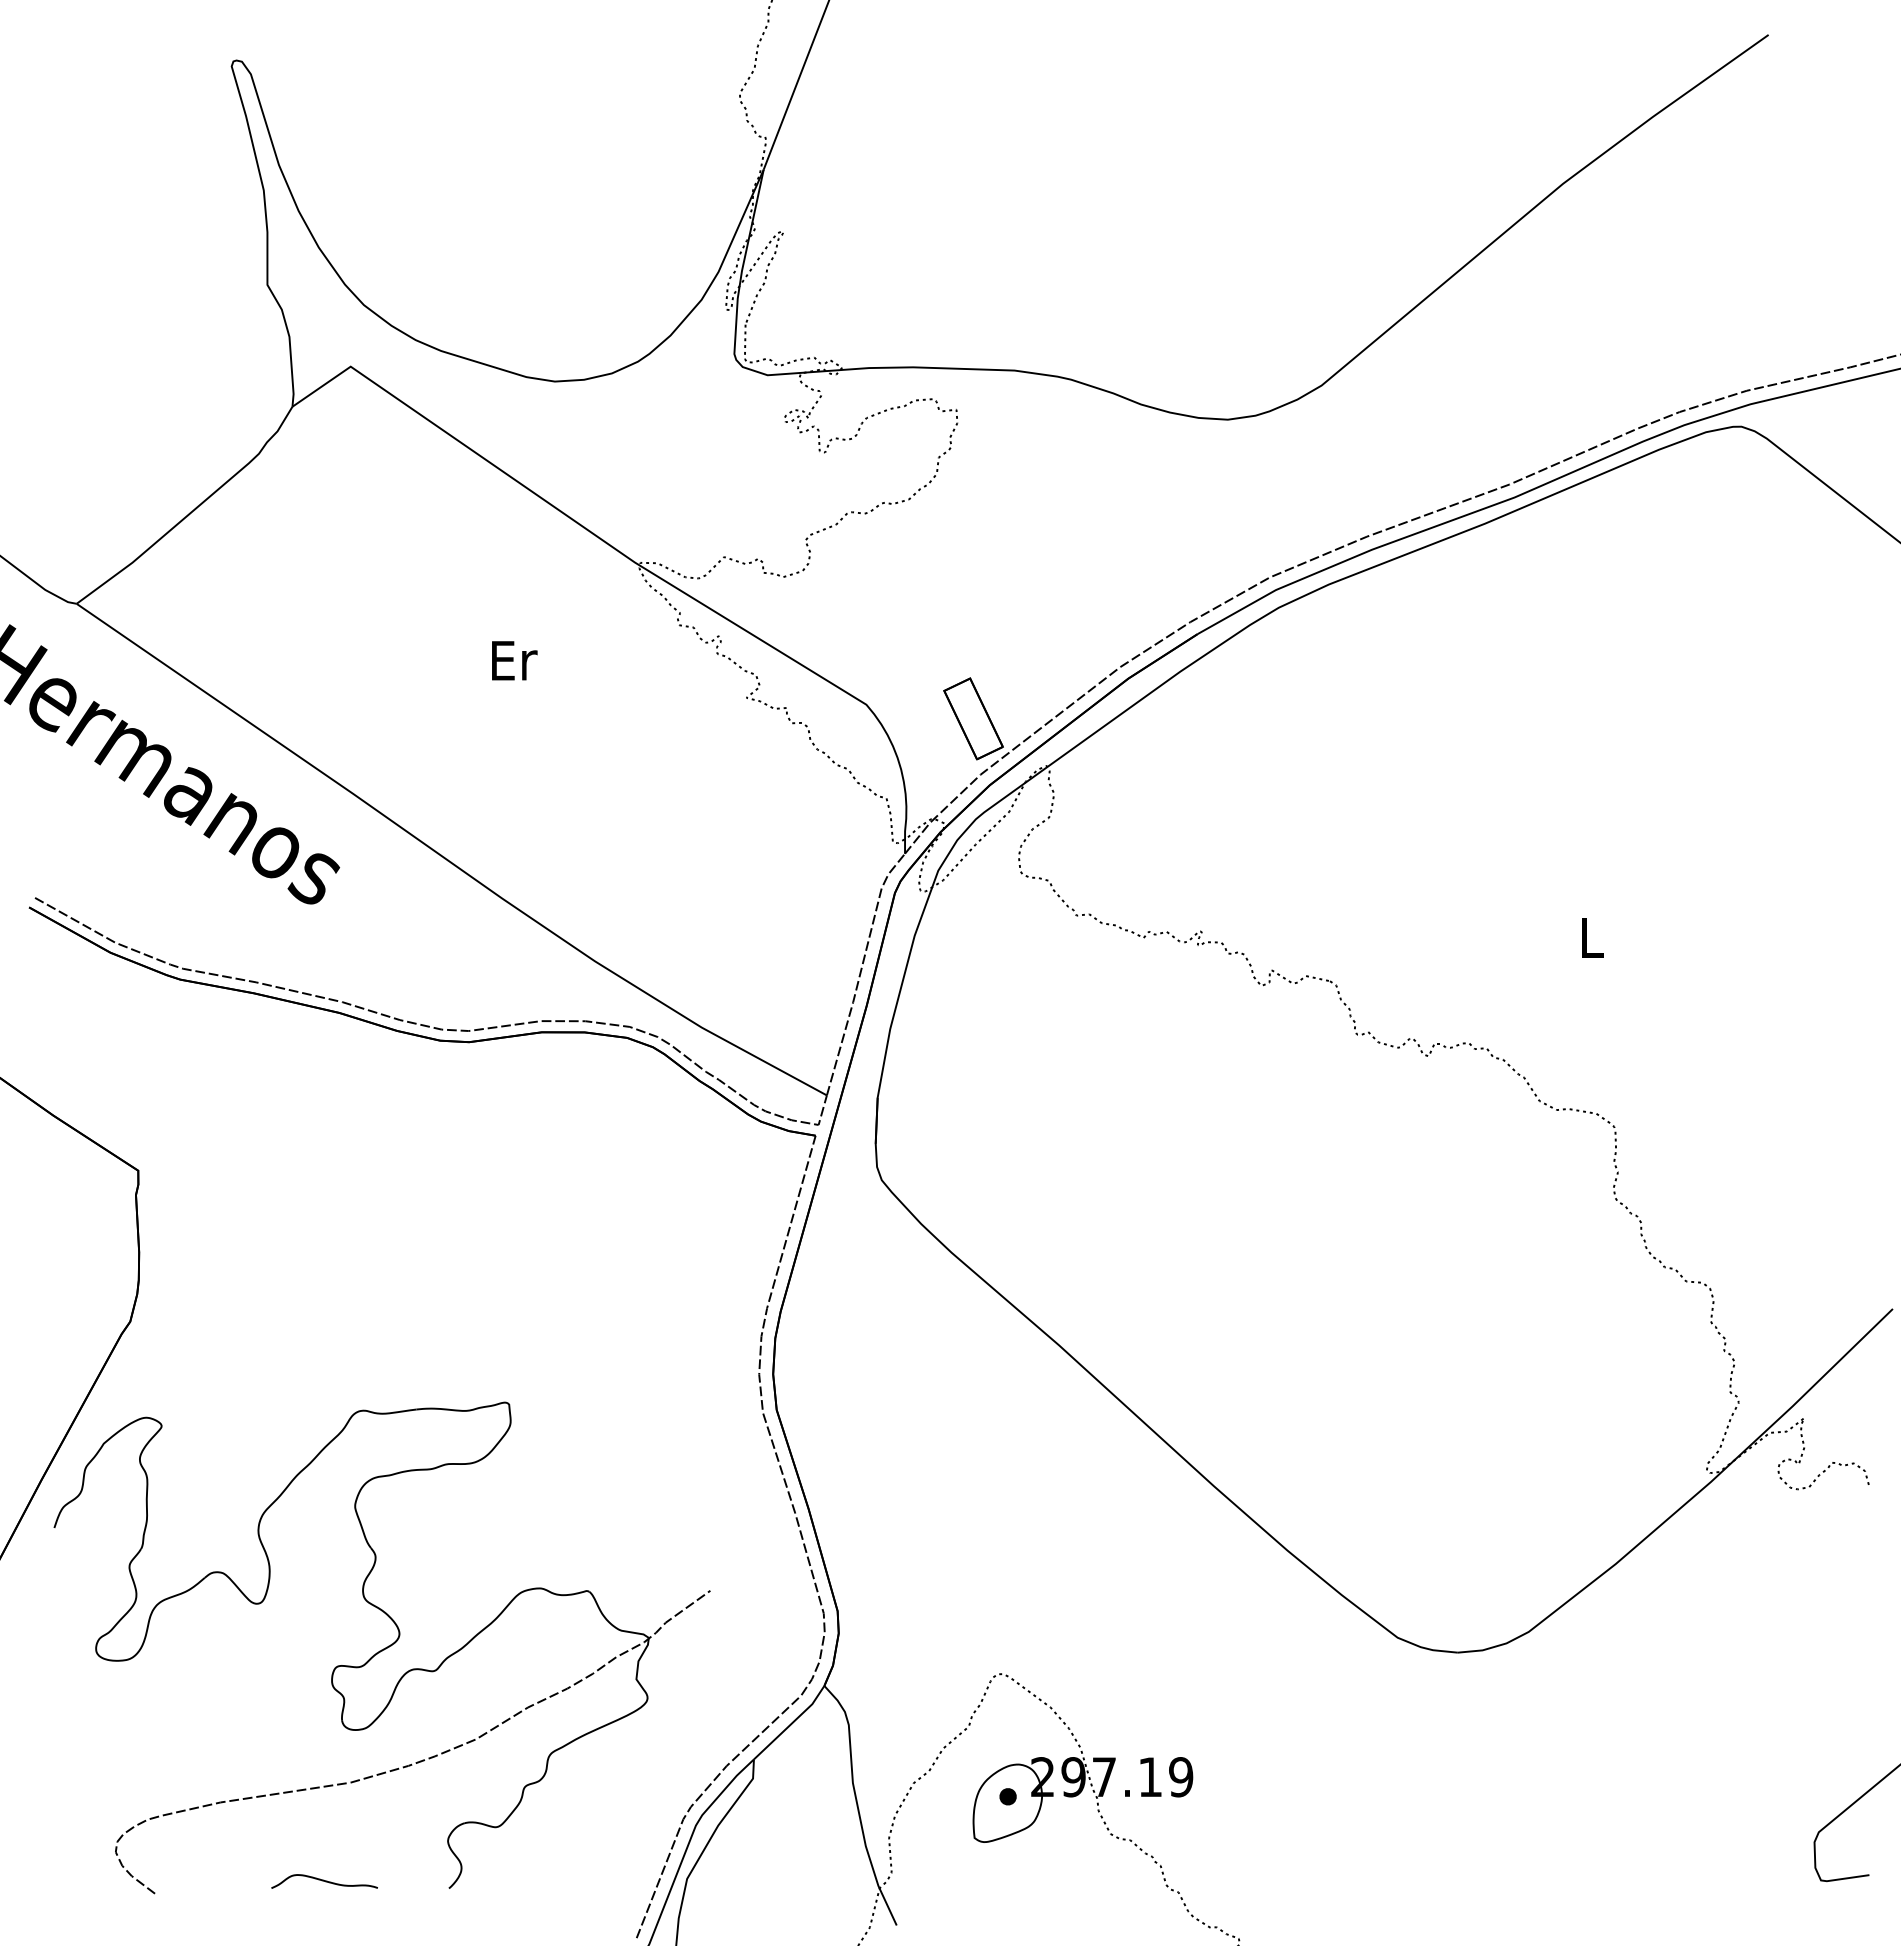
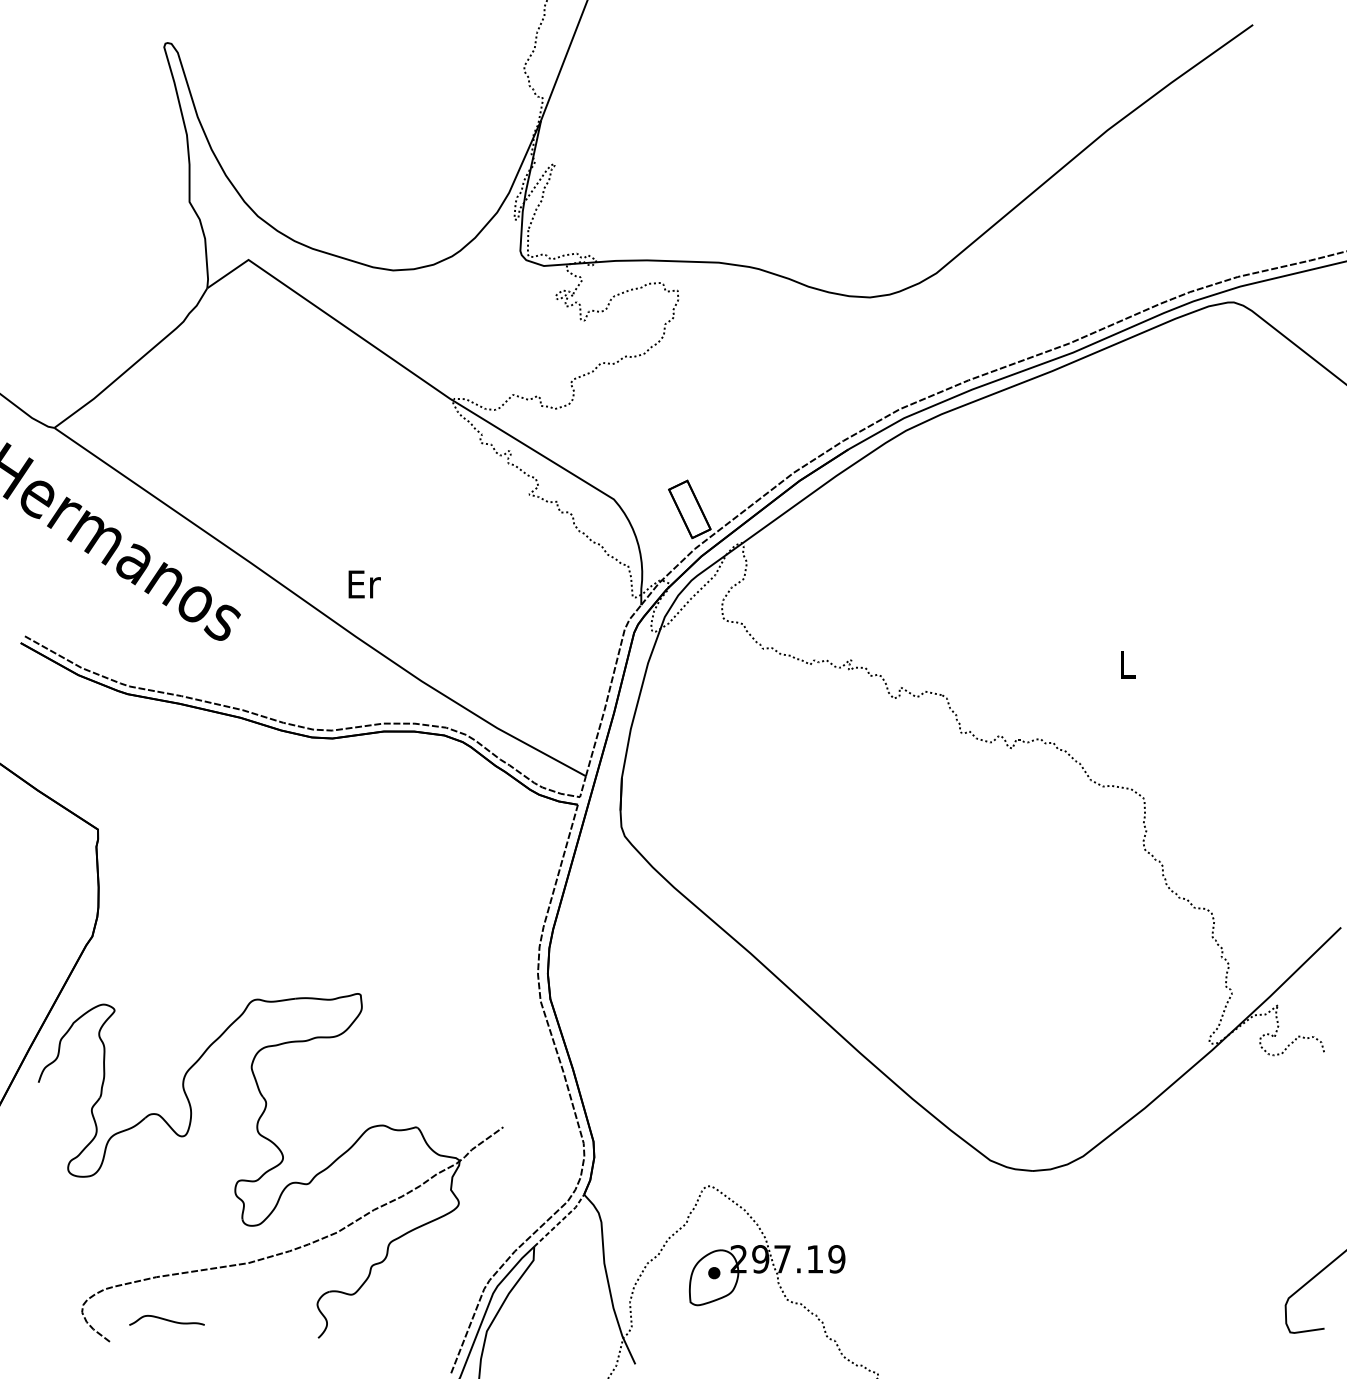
text: (514, 660) -> (364, 584), moved
line: (791, 1723) -> (560, 1221), solid -> dashed
curve: (324, 1881) -> (166, 1320), moved

